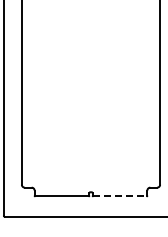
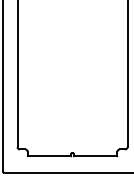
line: (119, 196) -> (95, 156), dashed -> solid

